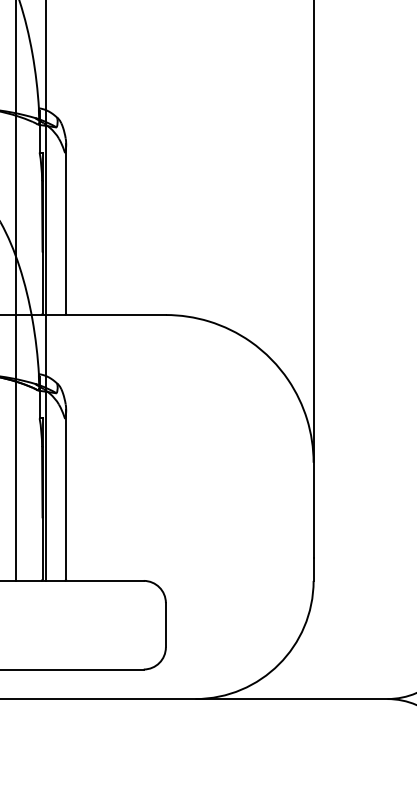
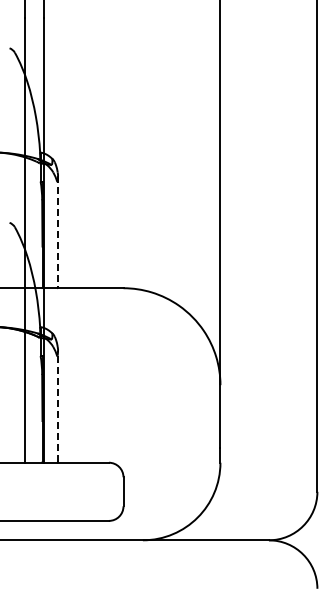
line: (66, 230) -> (58, 232), solid -> dashed
line: (66, 493) -> (58, 405), solid -> dashed

